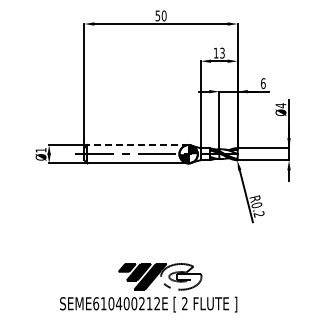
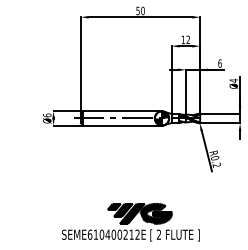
text: (222, 53) -> (188, 40), 13 -> 12
line: (138, 145) -> (123, 111), dashed -> solid
text: (40, 149) -> (46, 114), Ø1 -> Ø6
fill: (181, 276) -> (156, 213), added

